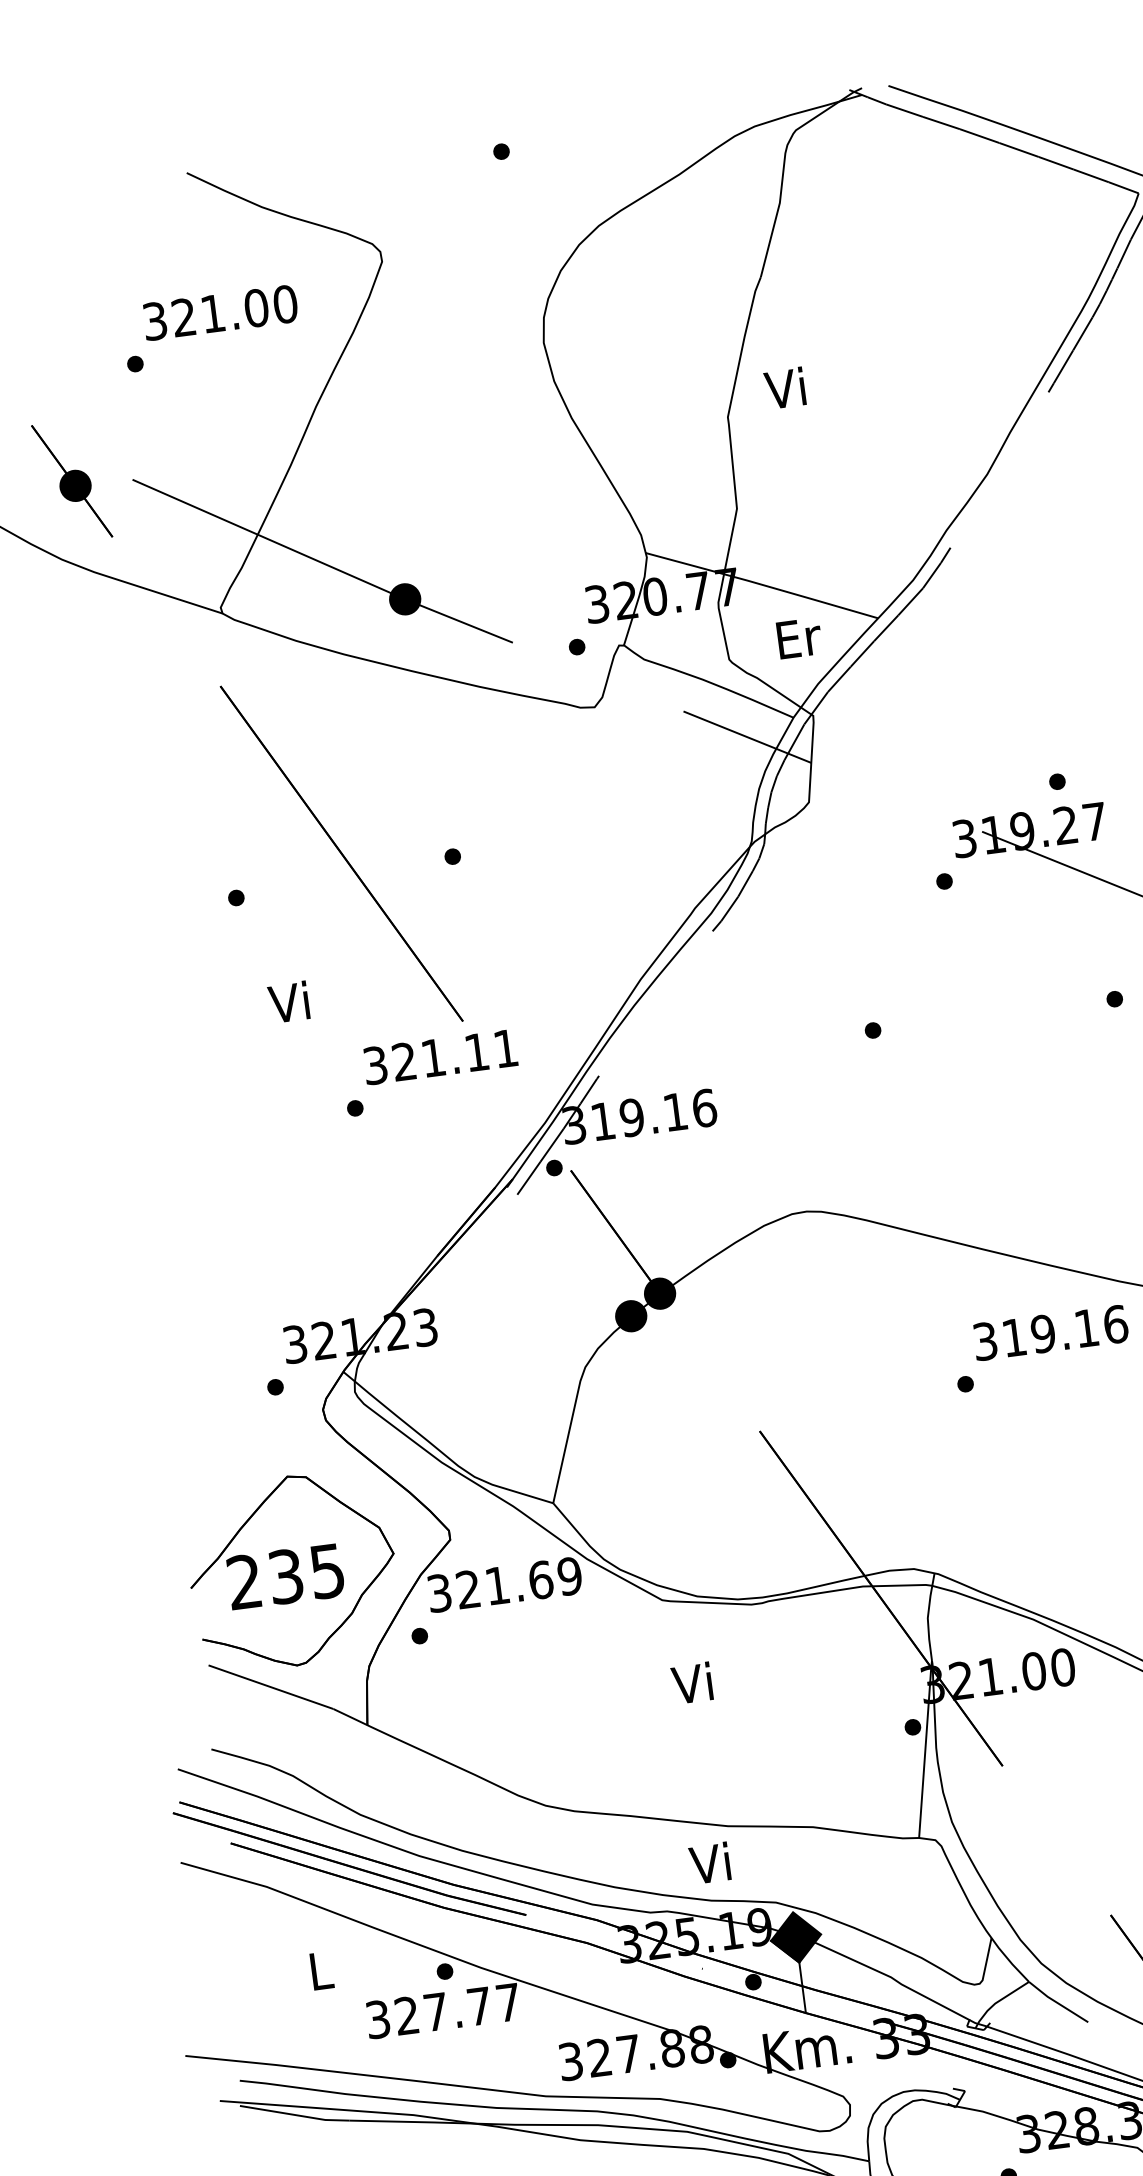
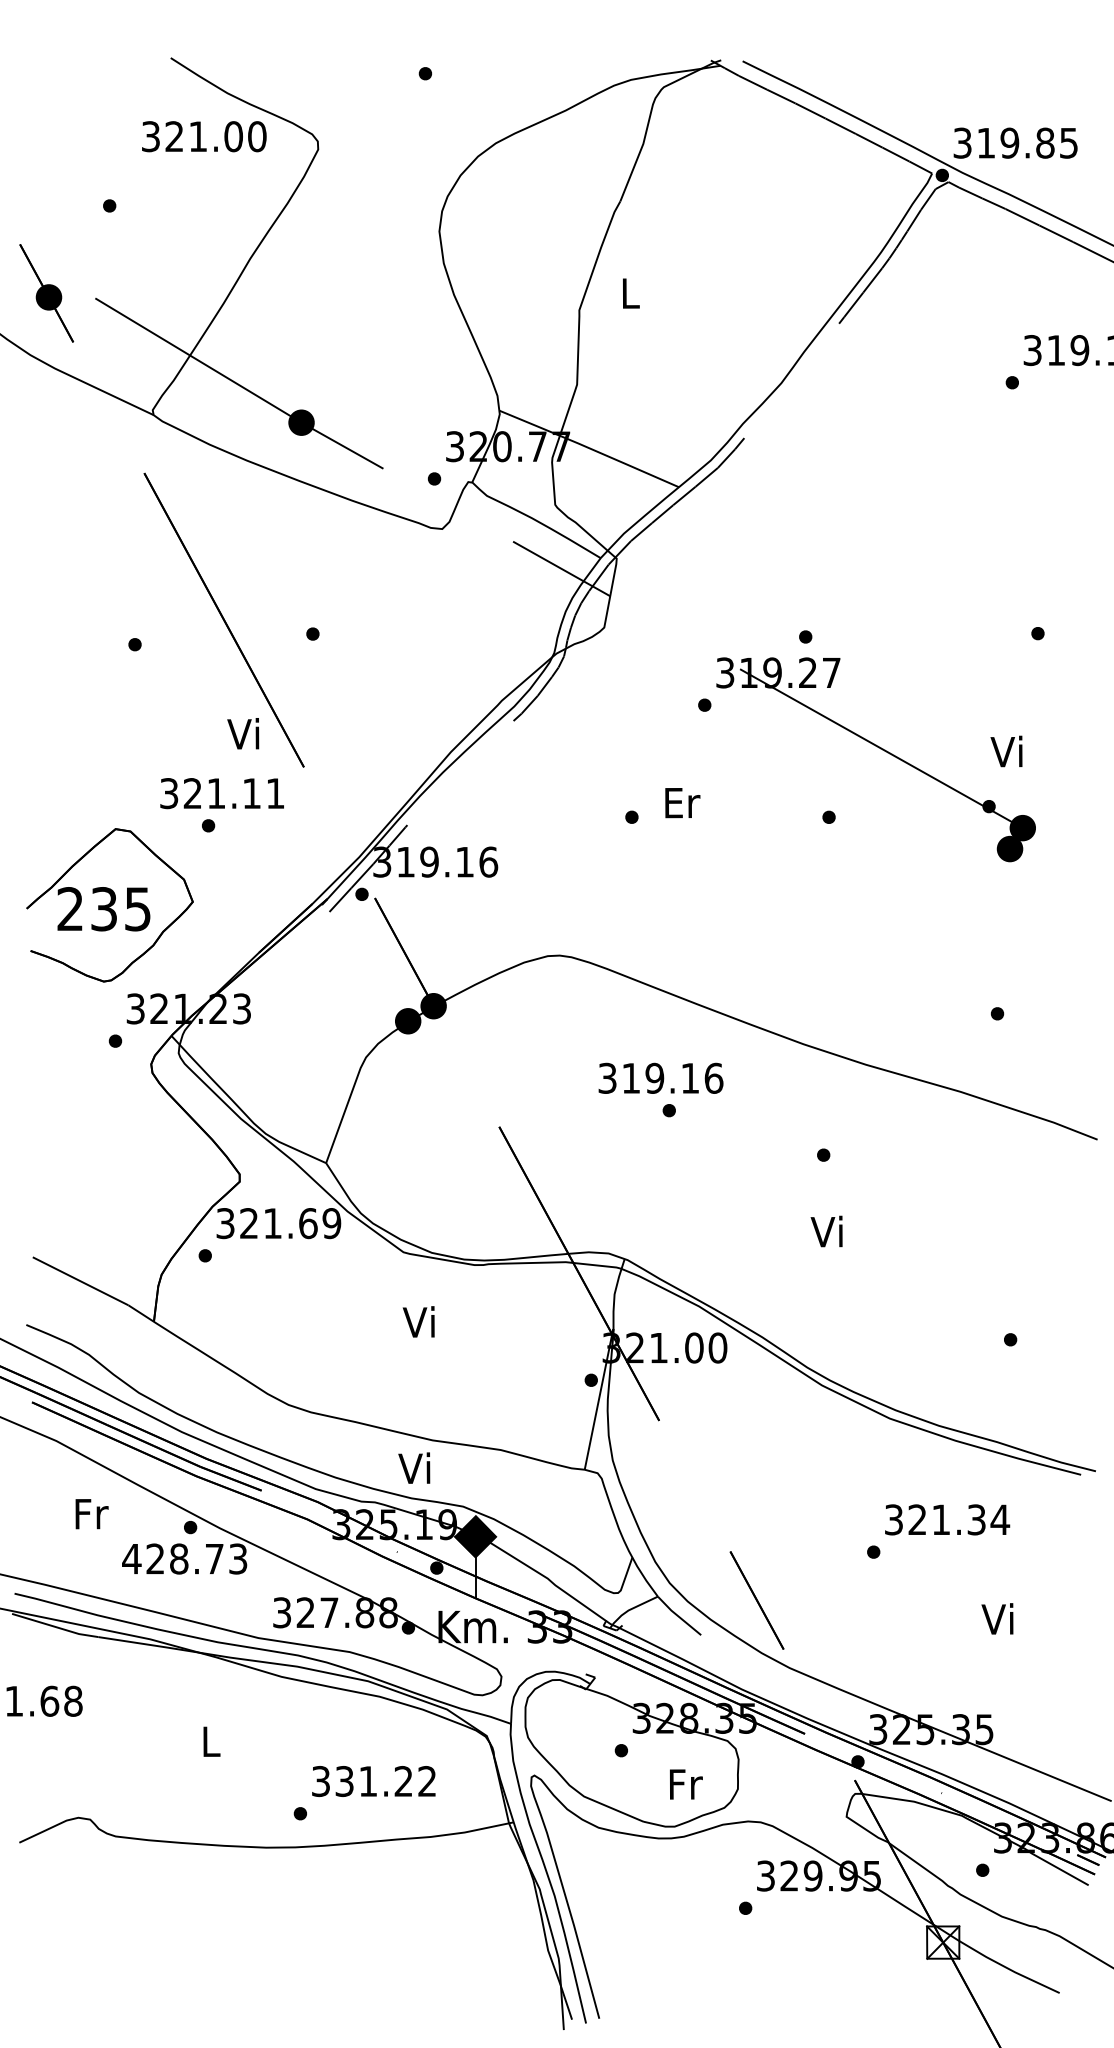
text: (220, 312) -> (204, 136), moved
text: (784, 387) -> (627, 292), Vi -> L
text: (799, 638) -> (682, 803), moved
text: (289, 1001) -> (243, 733), moved
text: (439, 1057) -> (221, 793), moved
text: (1050, 1331) -> (660, 1077), moved
part: (291, 1571) -> (109, 905), moved
text: (321, 1971) -> (91, 1514), L -> Fr
text: (442, 2010) -> (184, 1558), 327.77 -> 428.73

